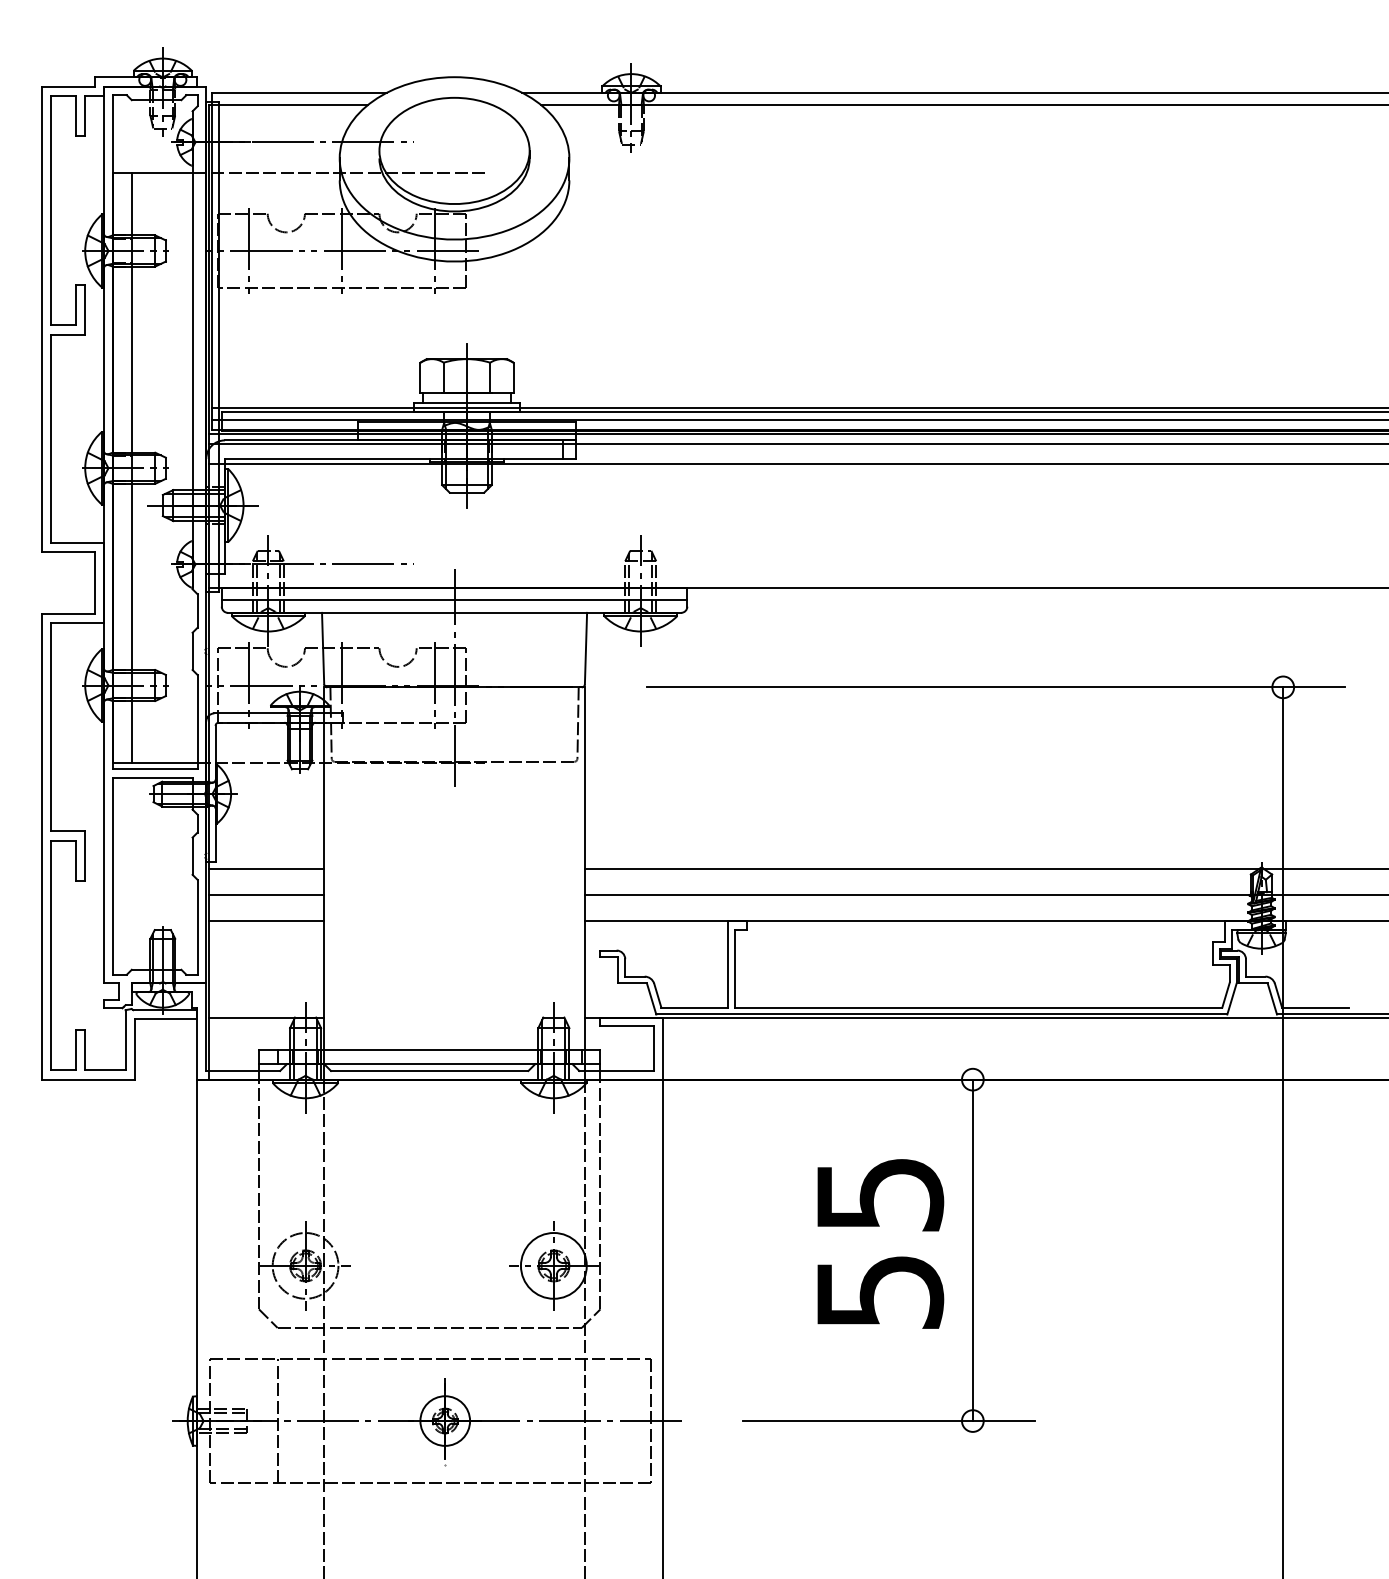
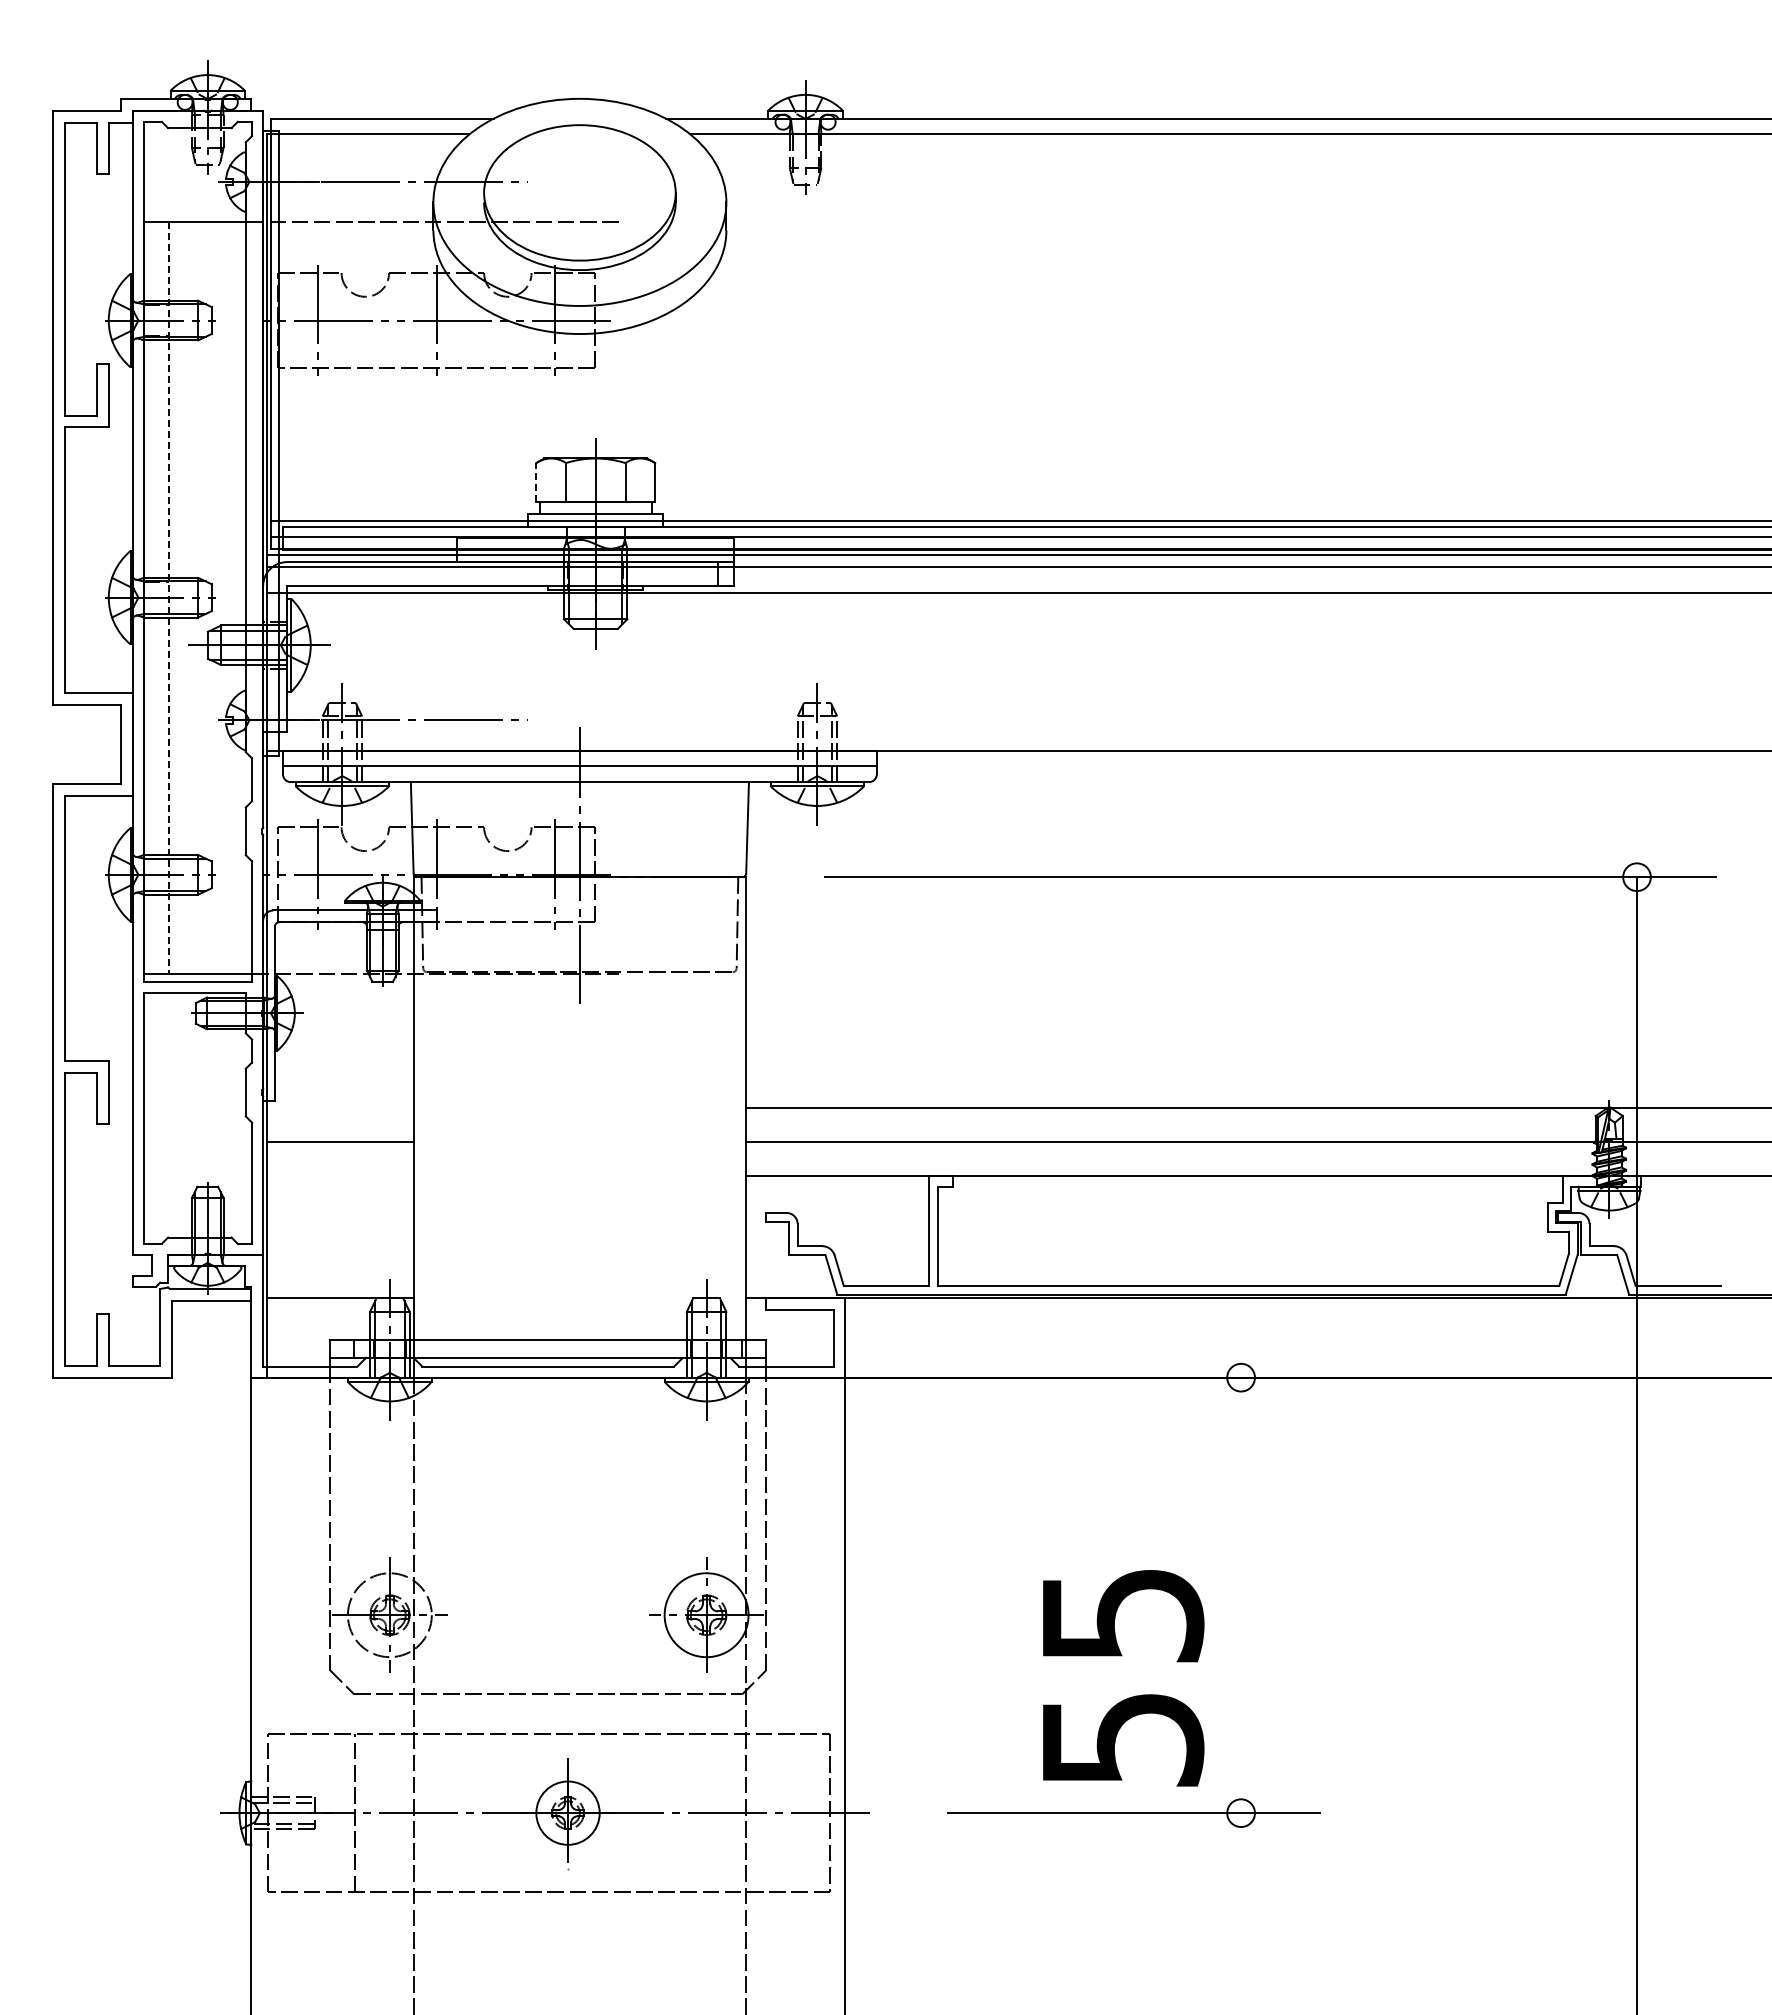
line: (420, 377) -> (536, 482), solid -> dashed
line: (132, 468) -> (168, 598), solid -> dashed
line: (266, 868) -> (340, 1108), removed
line: (266, 921) -> (340, 1175), removed
text: (880, 1244) -> (1123, 1678), moved
line: (973, 1250) -> (1241, 1595), removed

